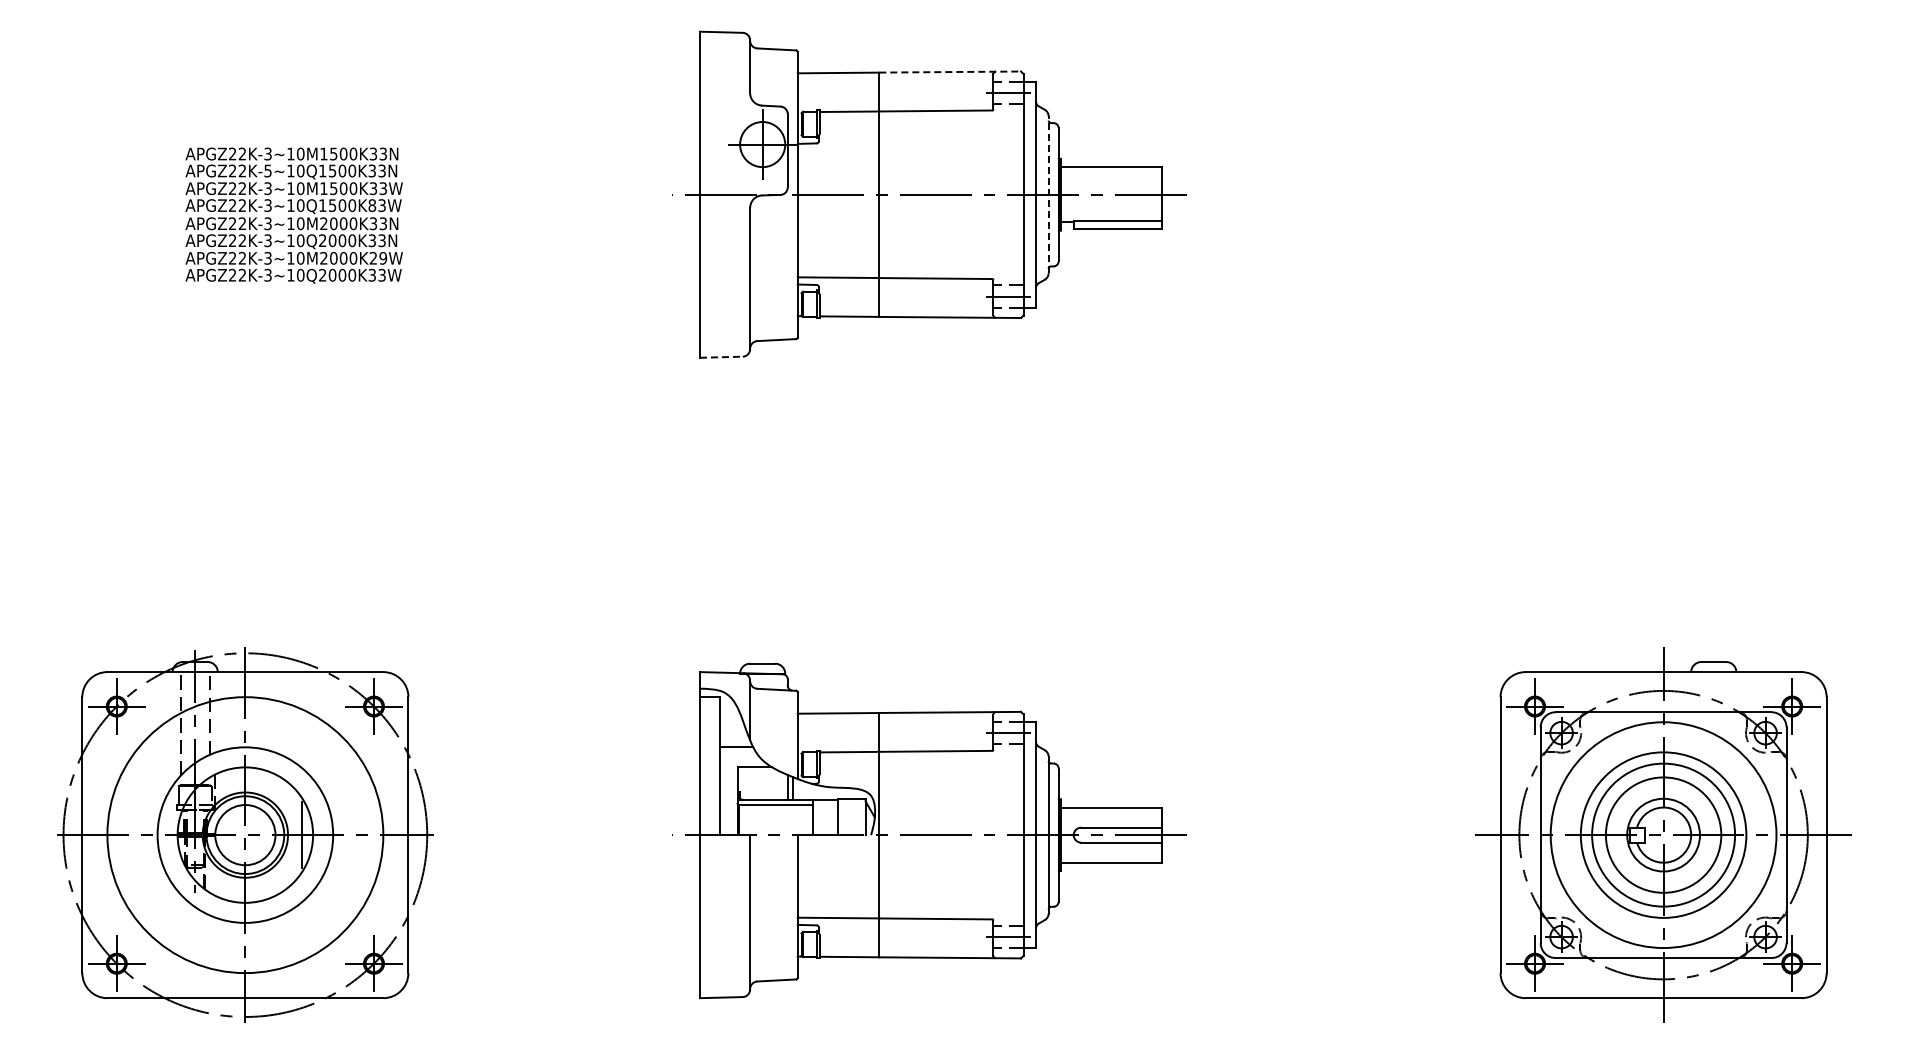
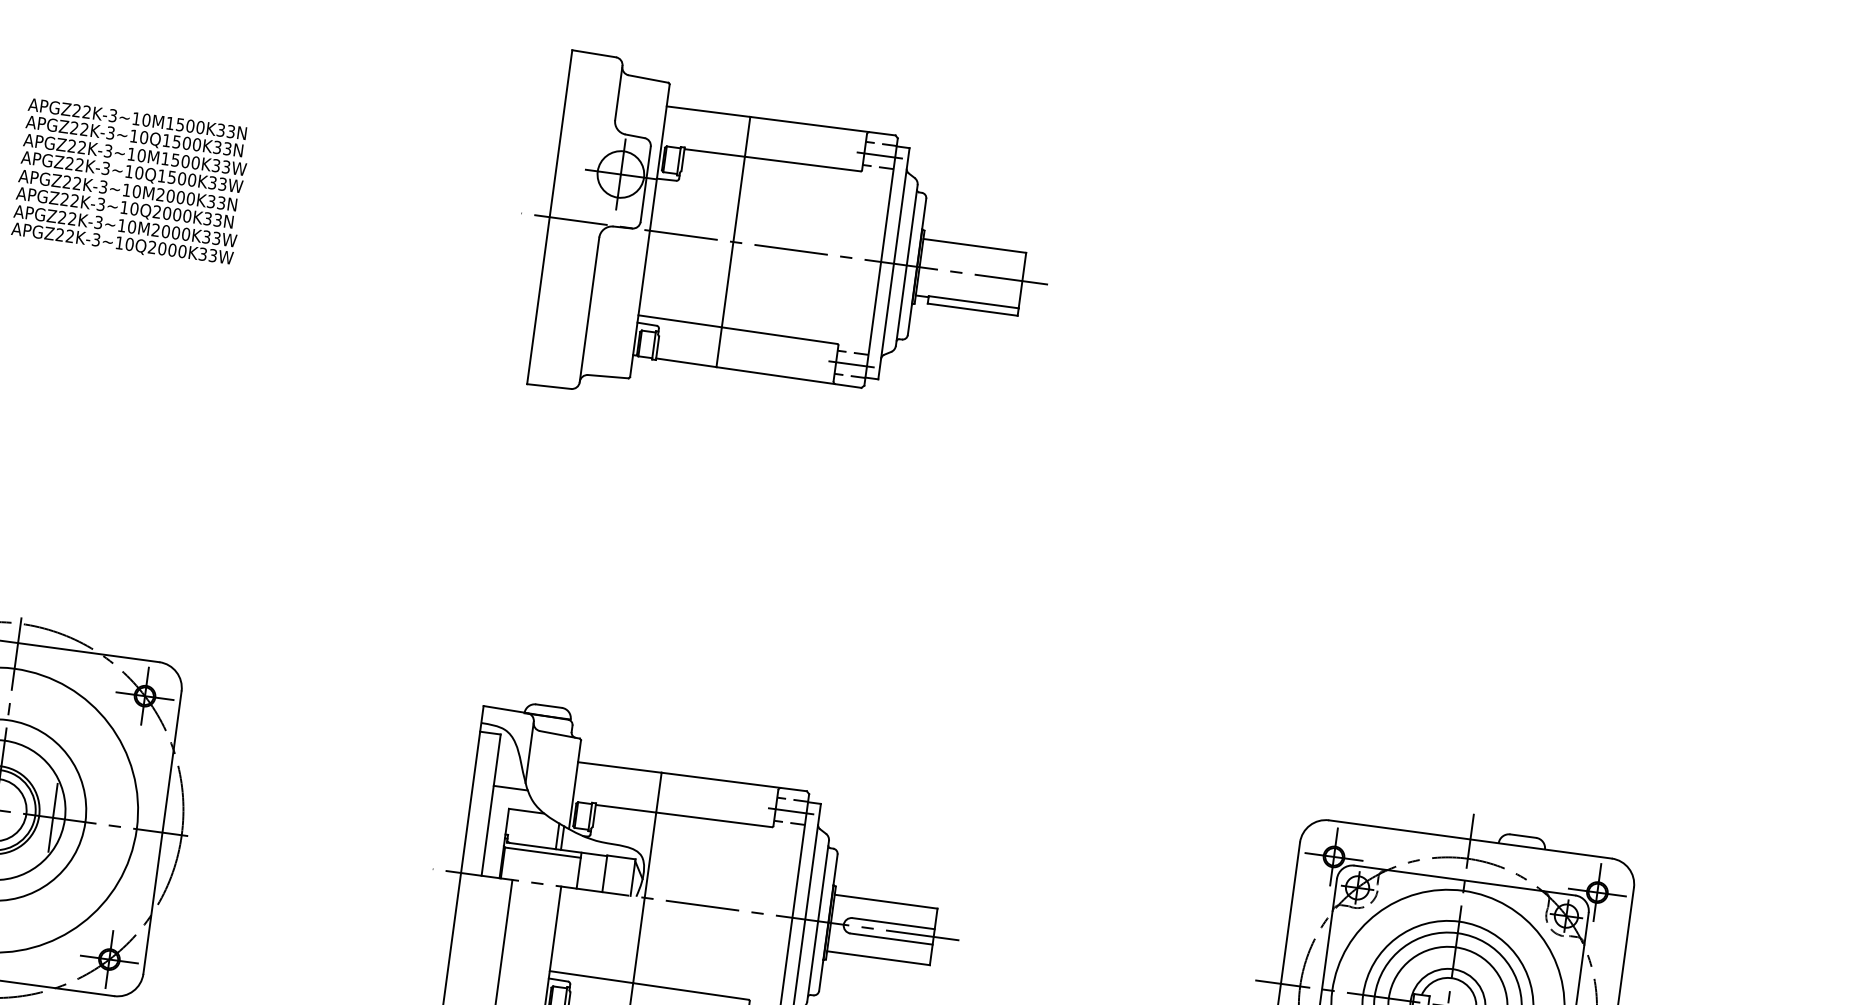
line: (950, 72) -> (823, 126), dashed -> solid
text: (267, 170) -> (110, 132), APGZ22K-5~10Q1500K33N -> APGZ22K-3~10Q1500K33N
line: (1048, 194) -> (906, 265), dashed -> solid
text: (372, 205) -> (212, 182), APGZ22K-3~10Q1500K83W -> APGZ22K-3~10Q1500K33W
text: (378, 258) -> (211, 237), APGZ22K-3~10M2000K29W -> APGZ22K-3~10M2000K33W
line: (721, 357) -> (549, 386), dashed -> solid

